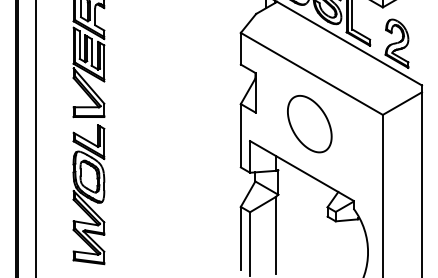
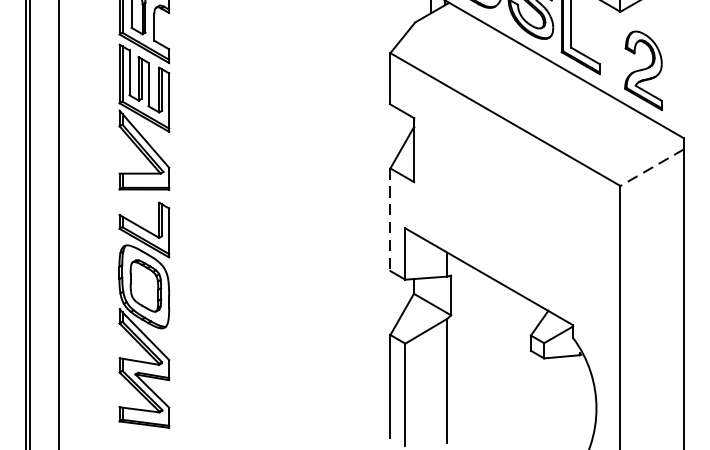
line: (402, 103) -> (652, 167), solid -> dashed
part: (309, 124) -> (501, 201), removed
line: (240, 135) -> (389, 219), solid -> dashed

